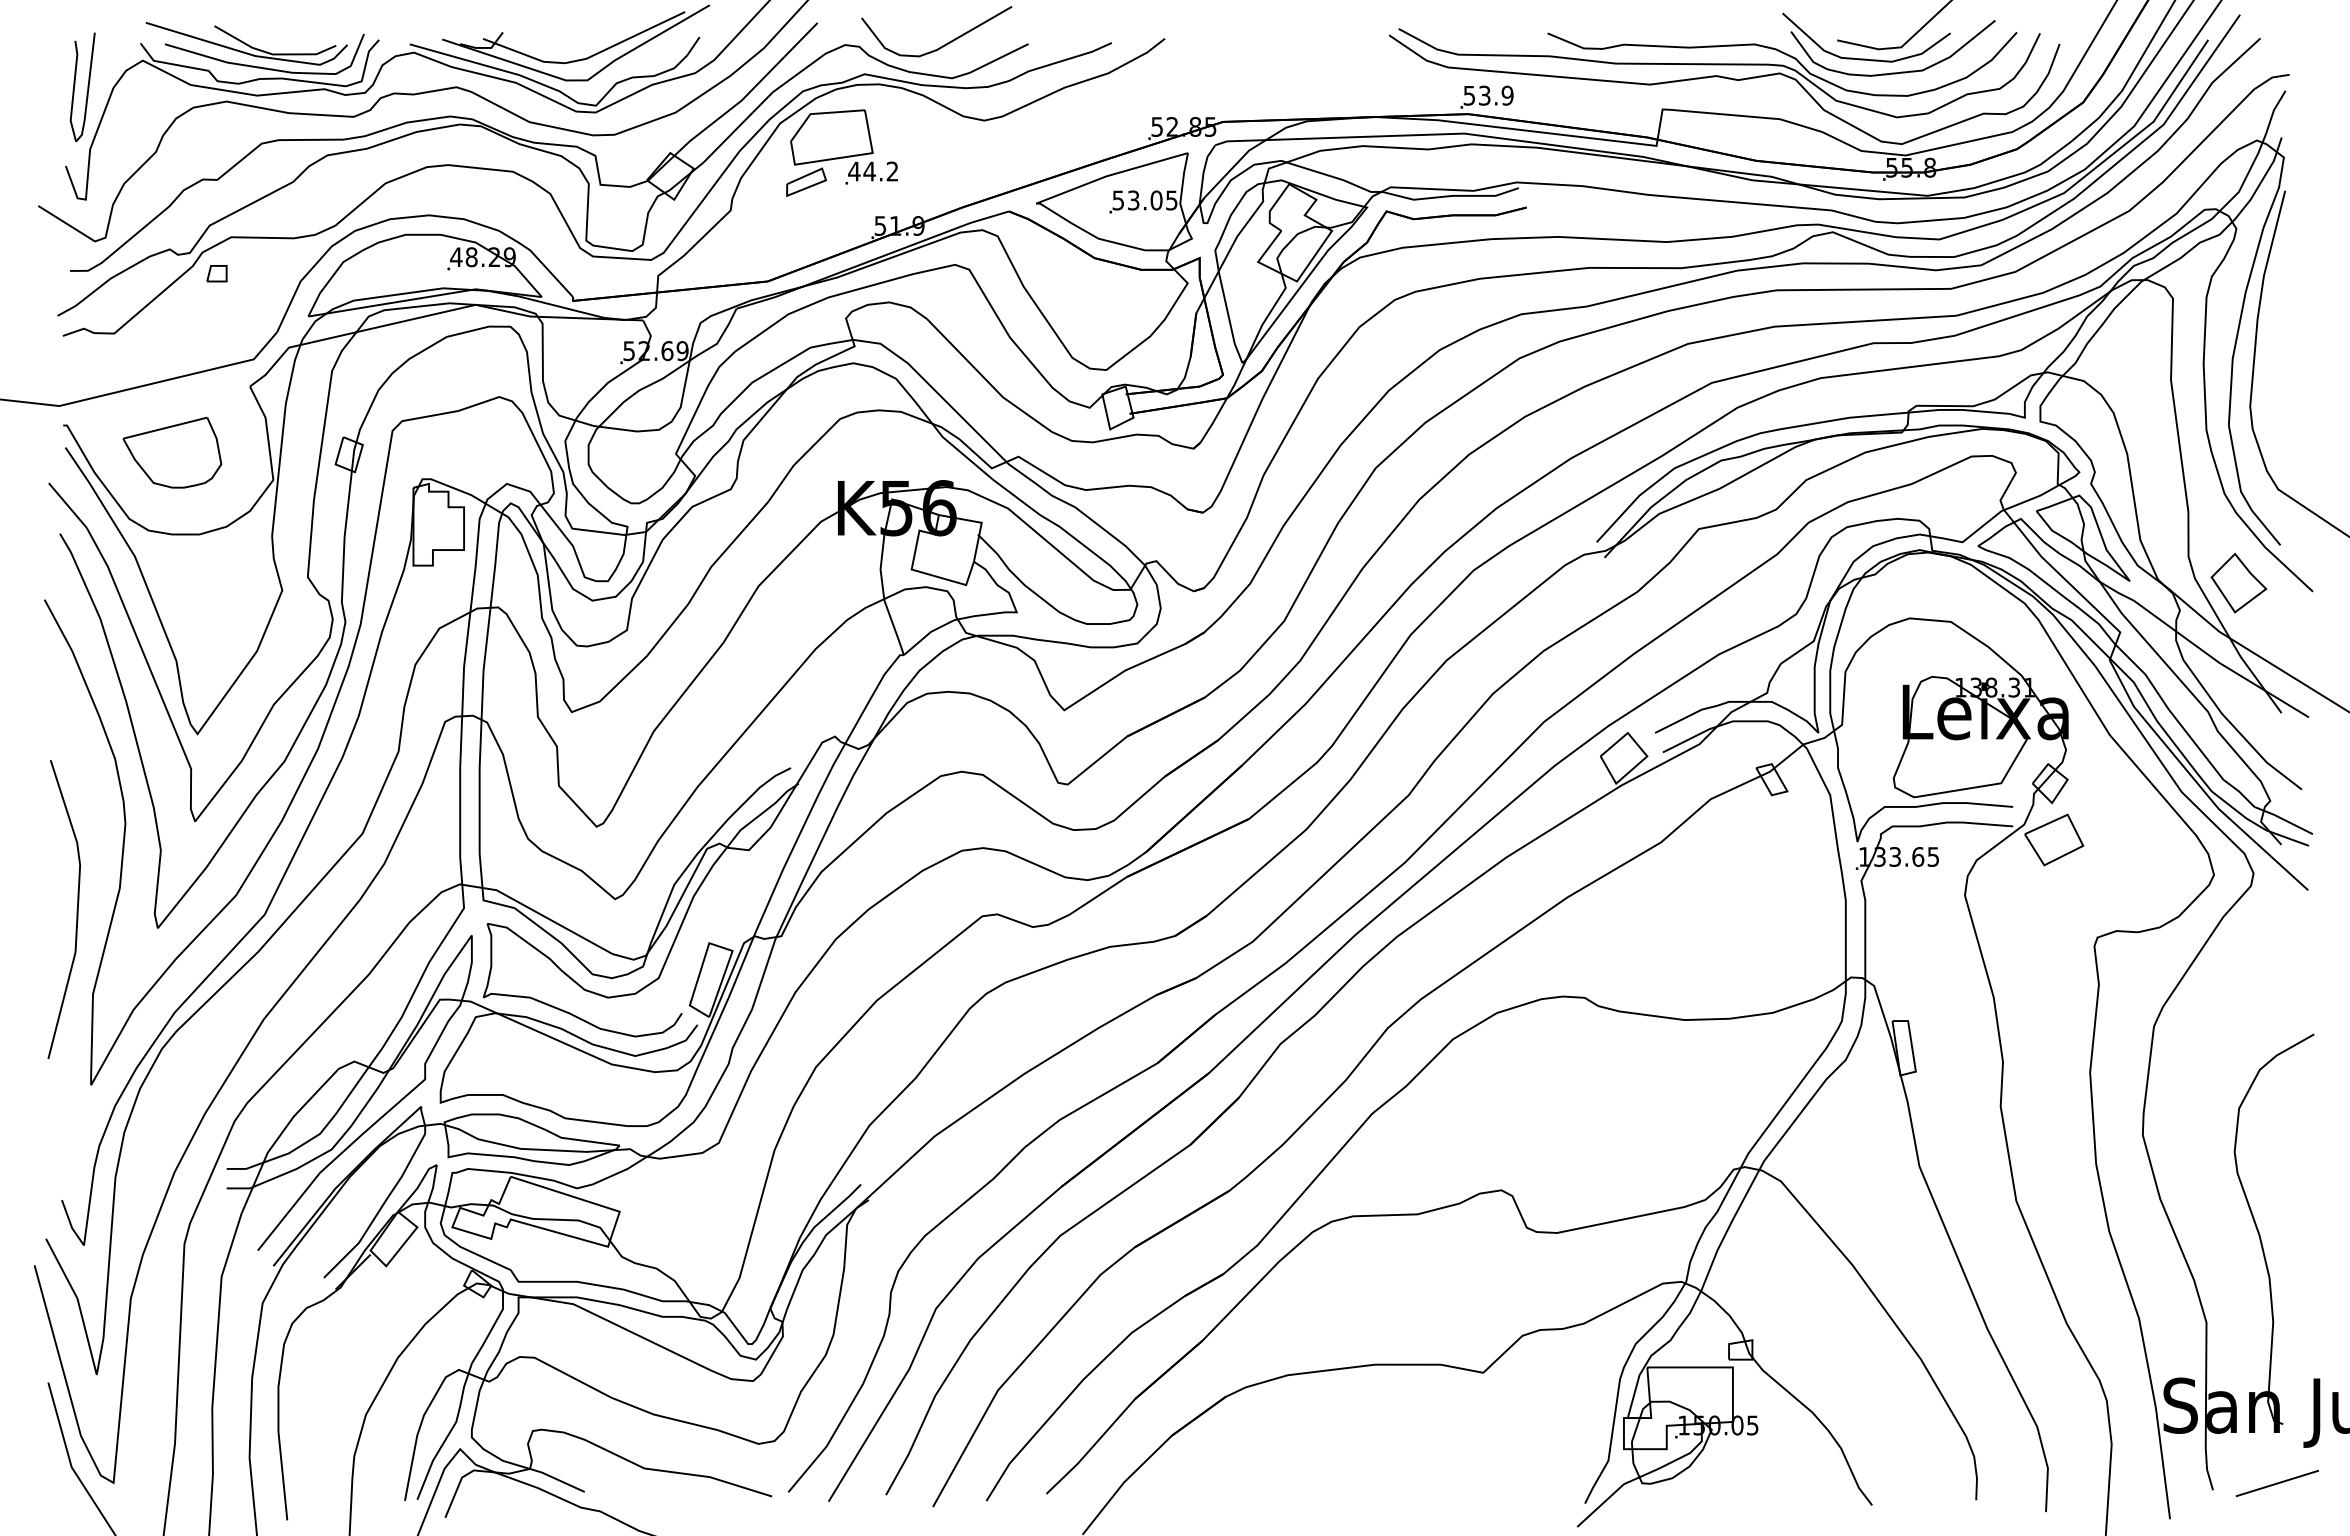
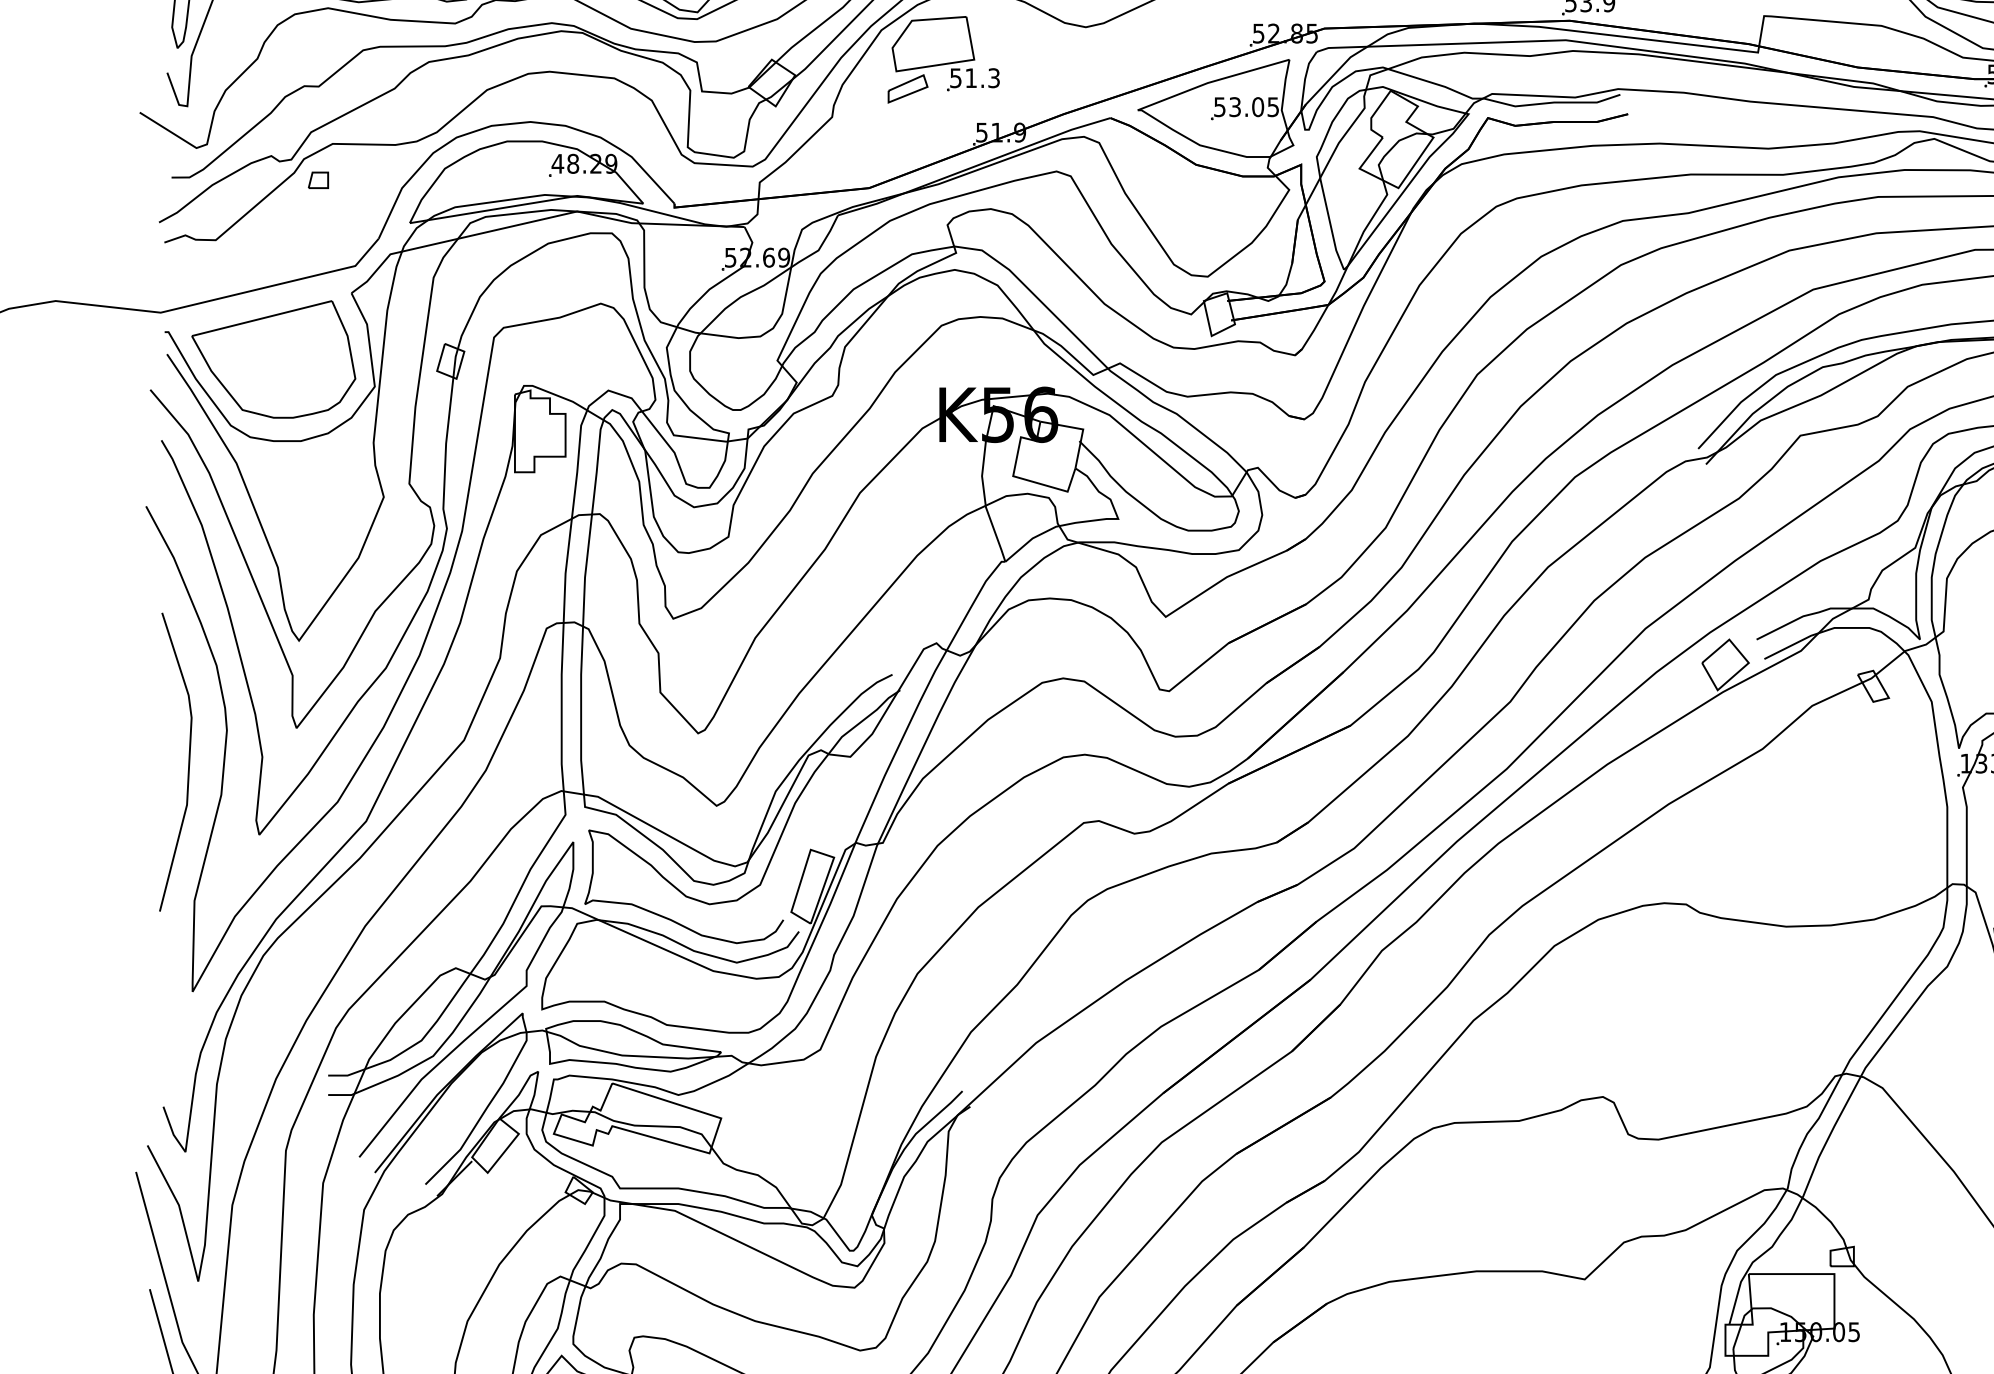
text: (873, 171) -> (975, 78), 44.2 -> 51.3
part: (172, 452) -> (274, 359), size x1.67
line: (76, 909) -> (188, 762), moved

